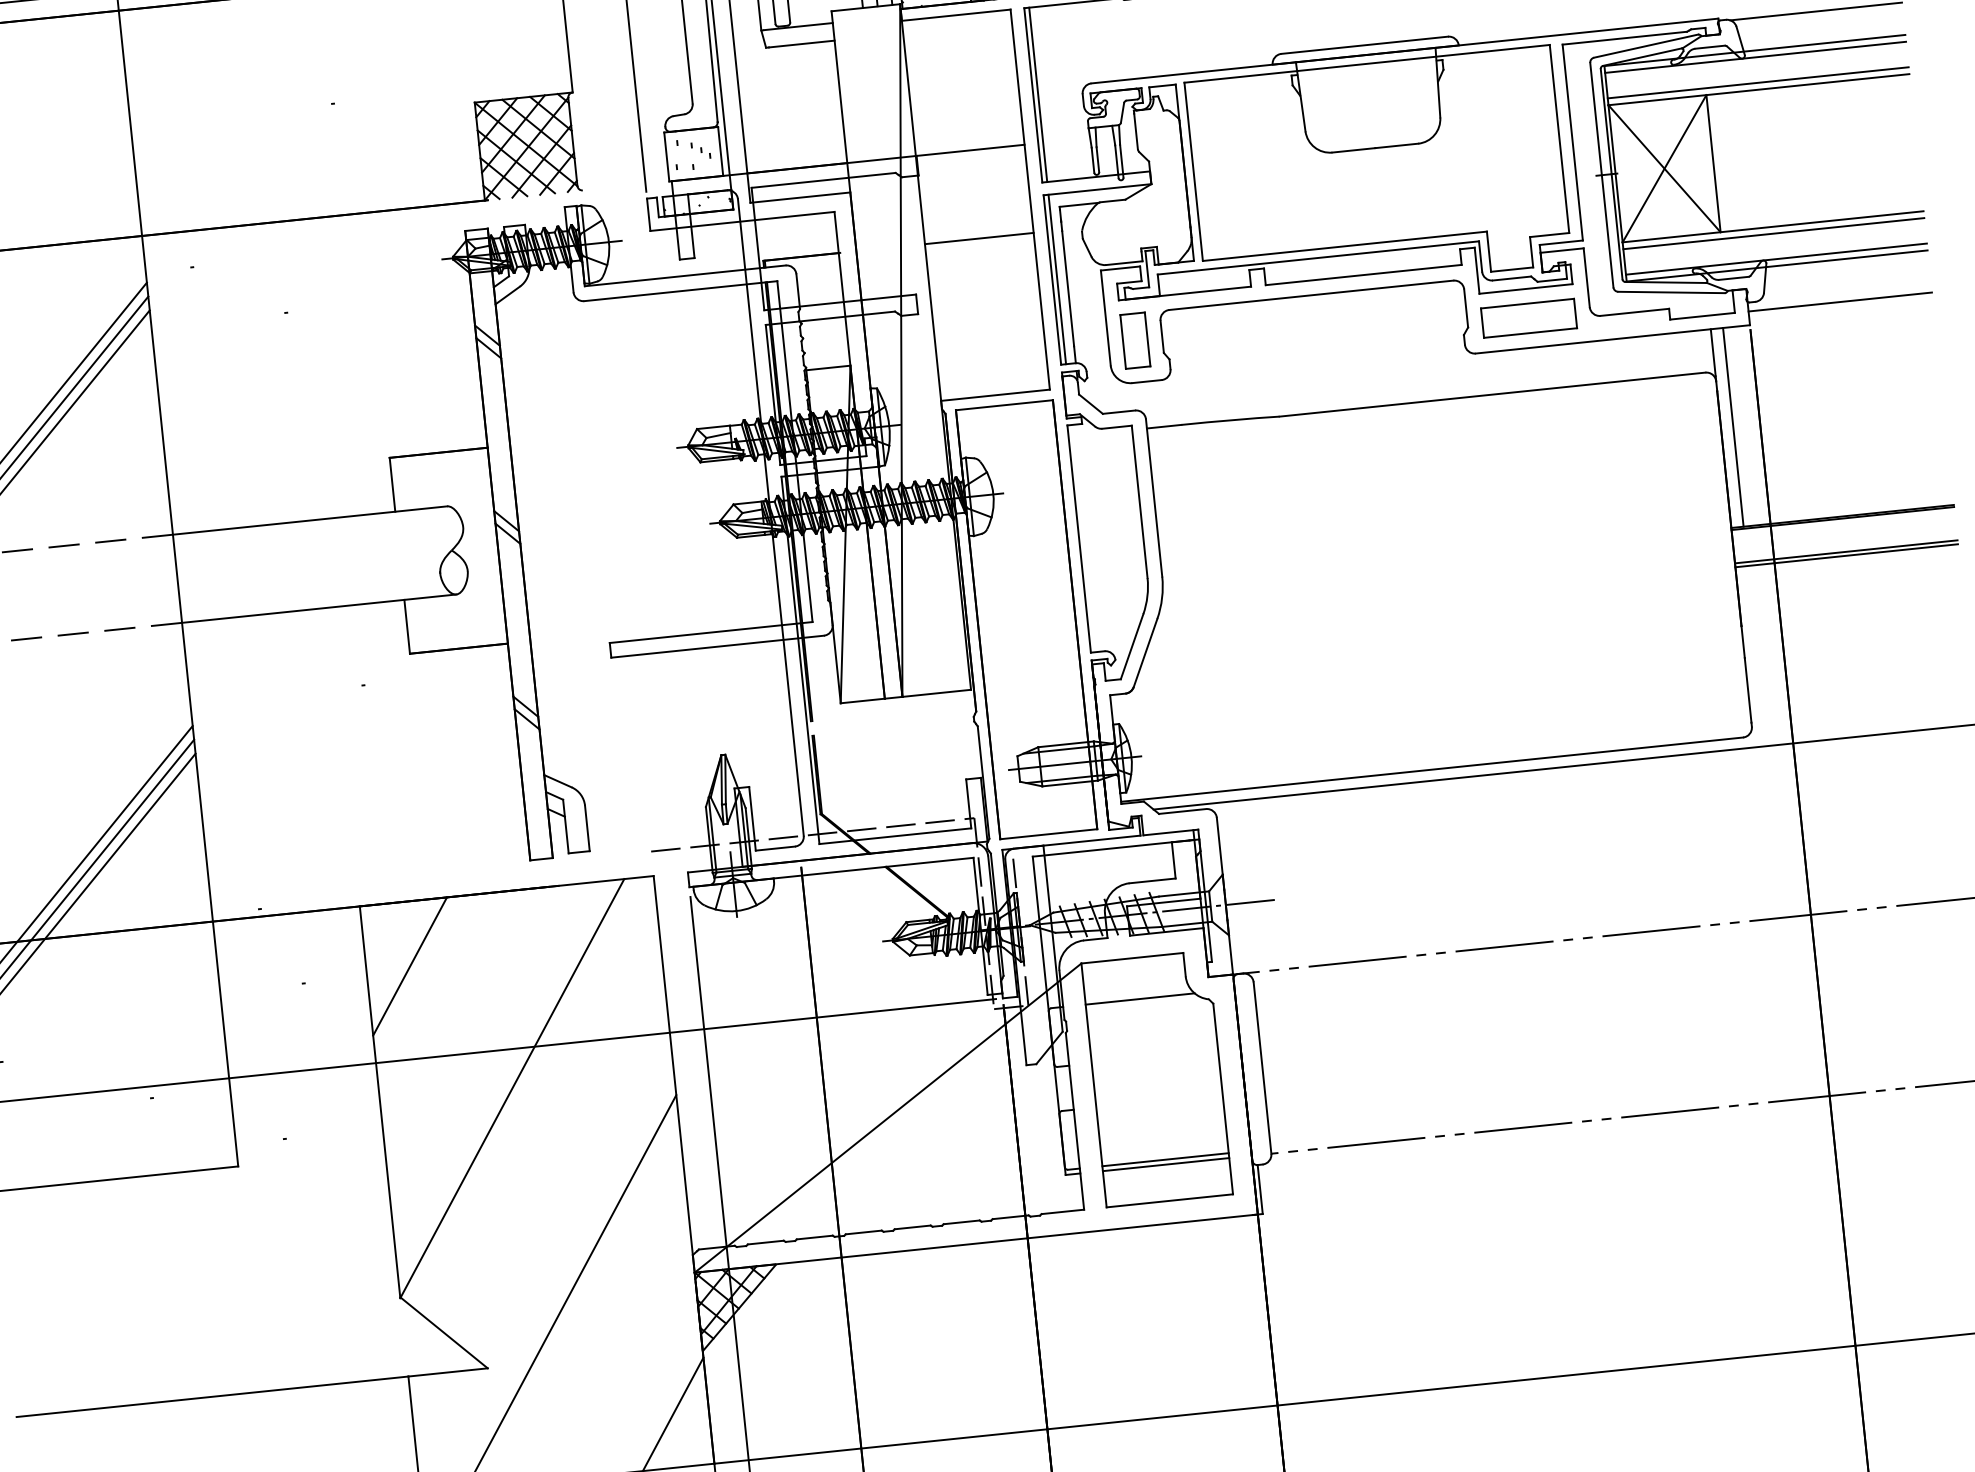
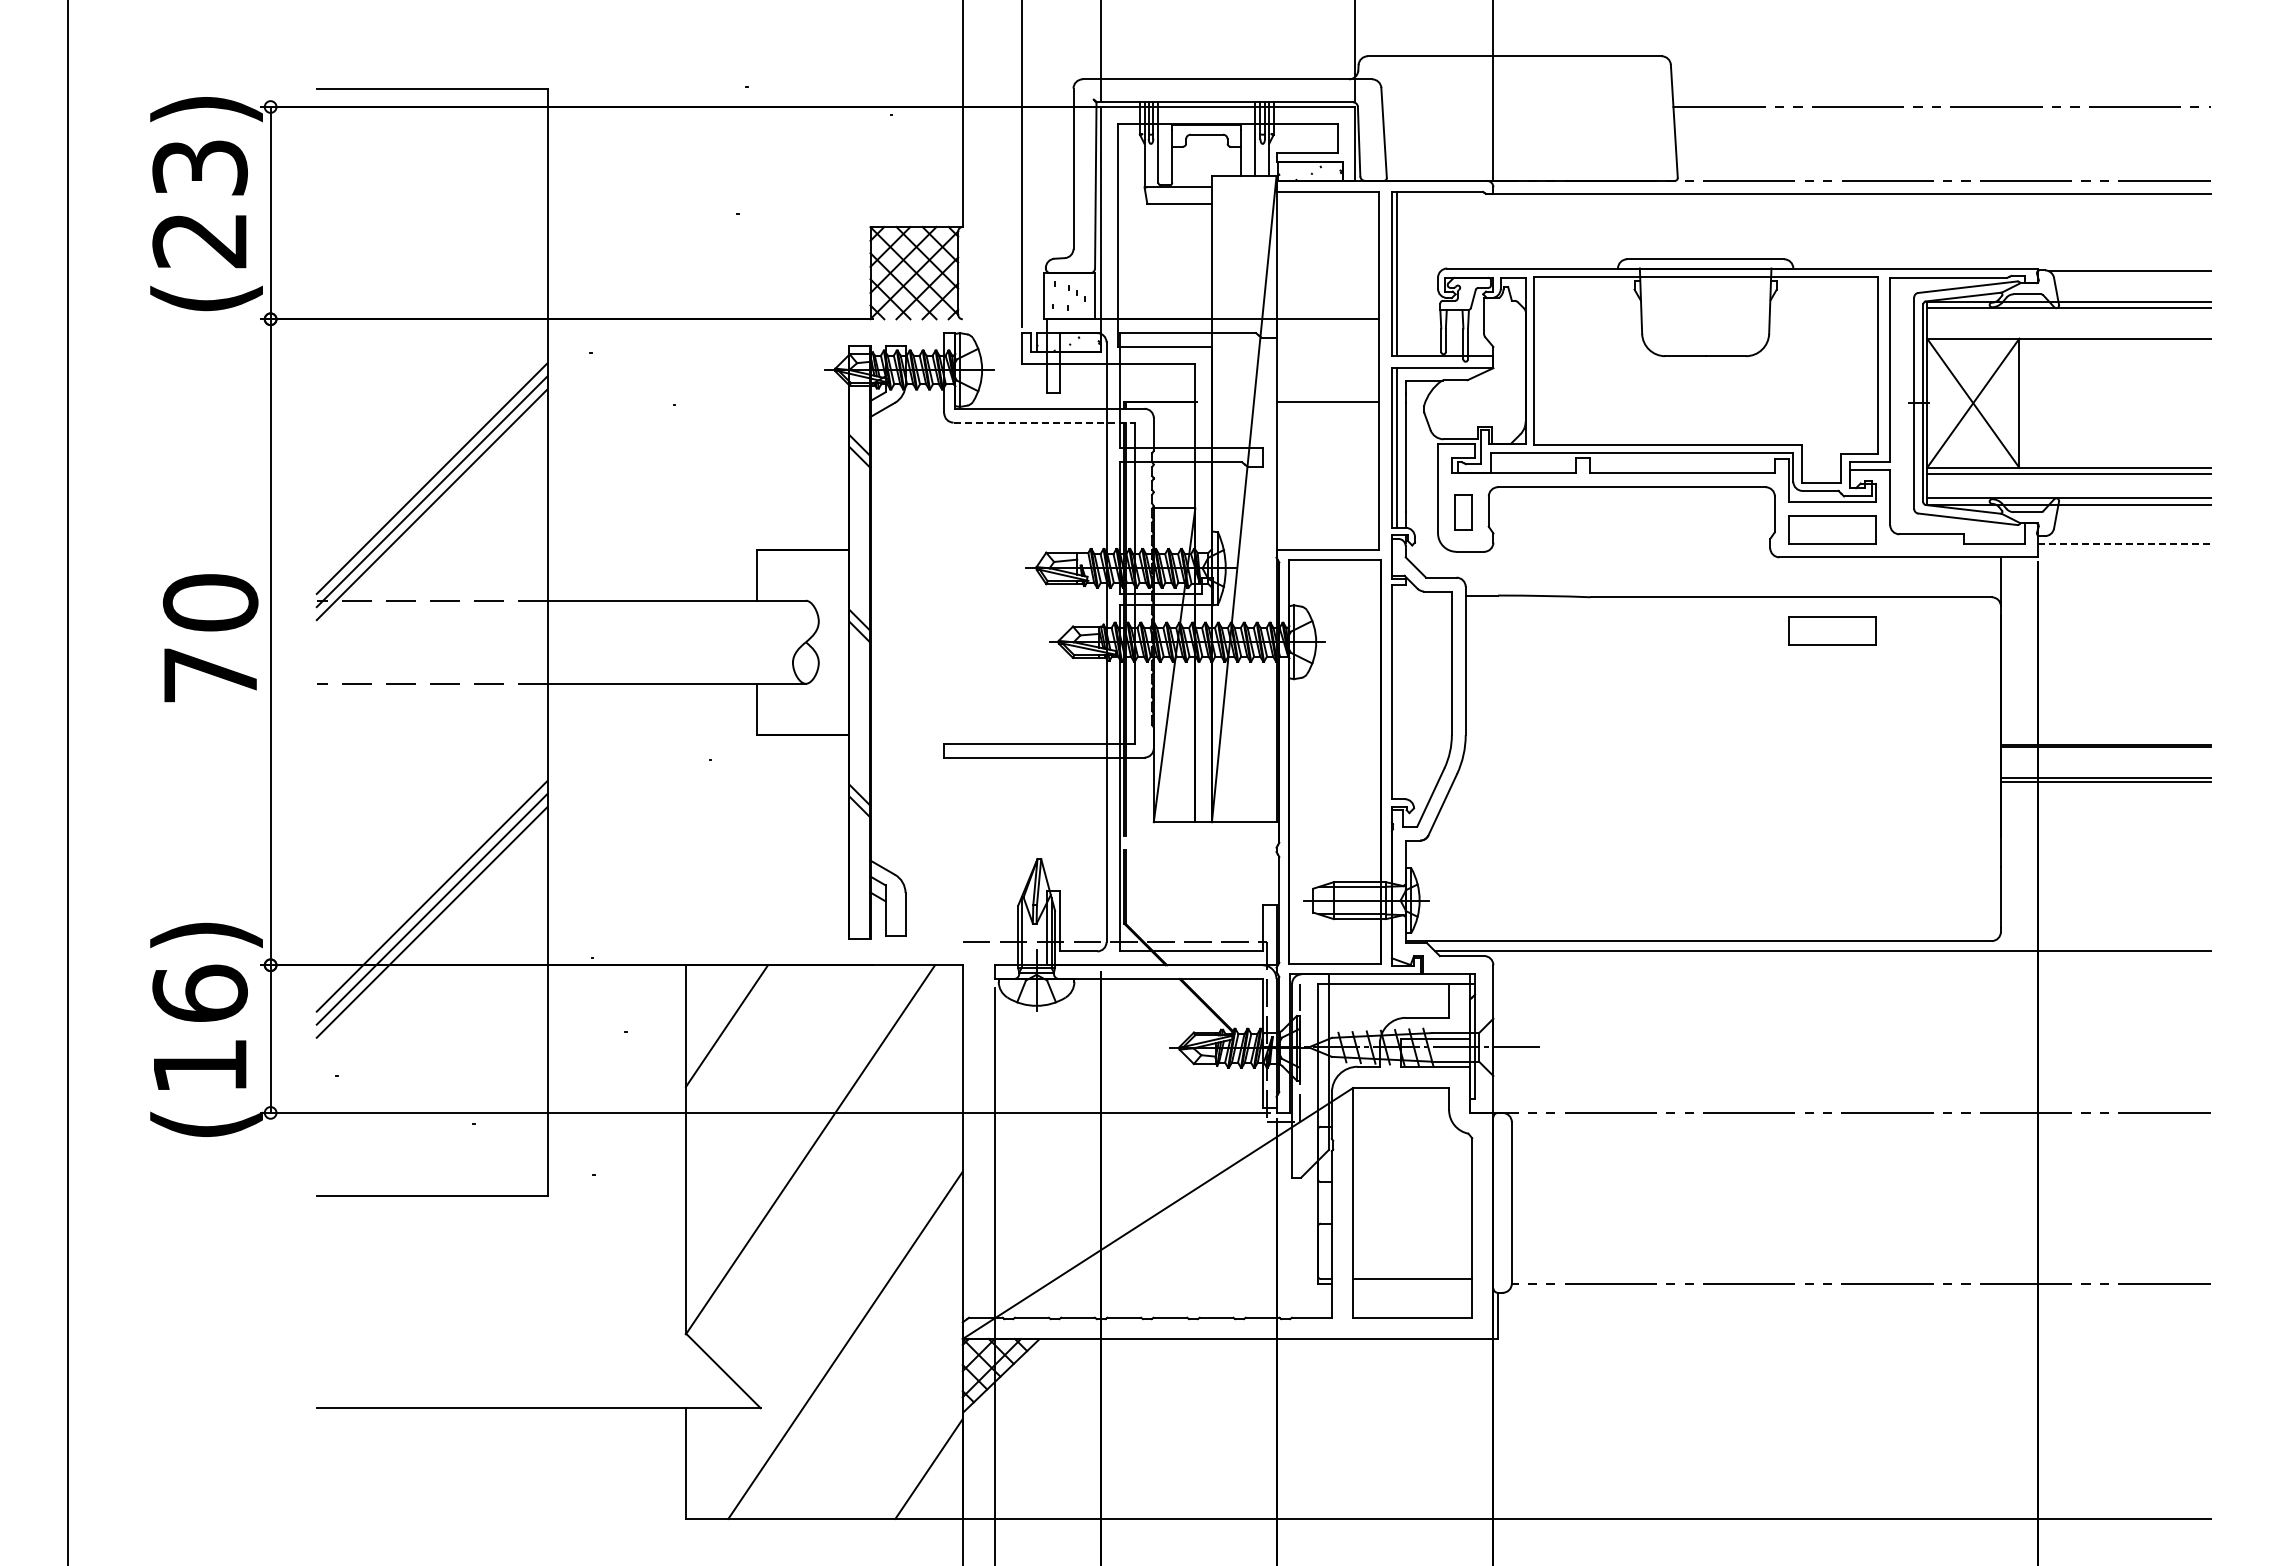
line: (1757, 83) -> (2068, 332), removed
line: (680, 291) -> (1044, 422), solid -> dashed
line: (1840, 302) -> (2124, 544), solid -> dashed
part: (1135, 340) -> (1463, 512), size x0.7
part: (1540, 425) -> (1832, 630), added
line: (1733, 426) -> (2012, 650), removed
line: (1140, 998) -> (1404, 1126), removed
line: (1165, 1164) -> (1412, 1283), removed

